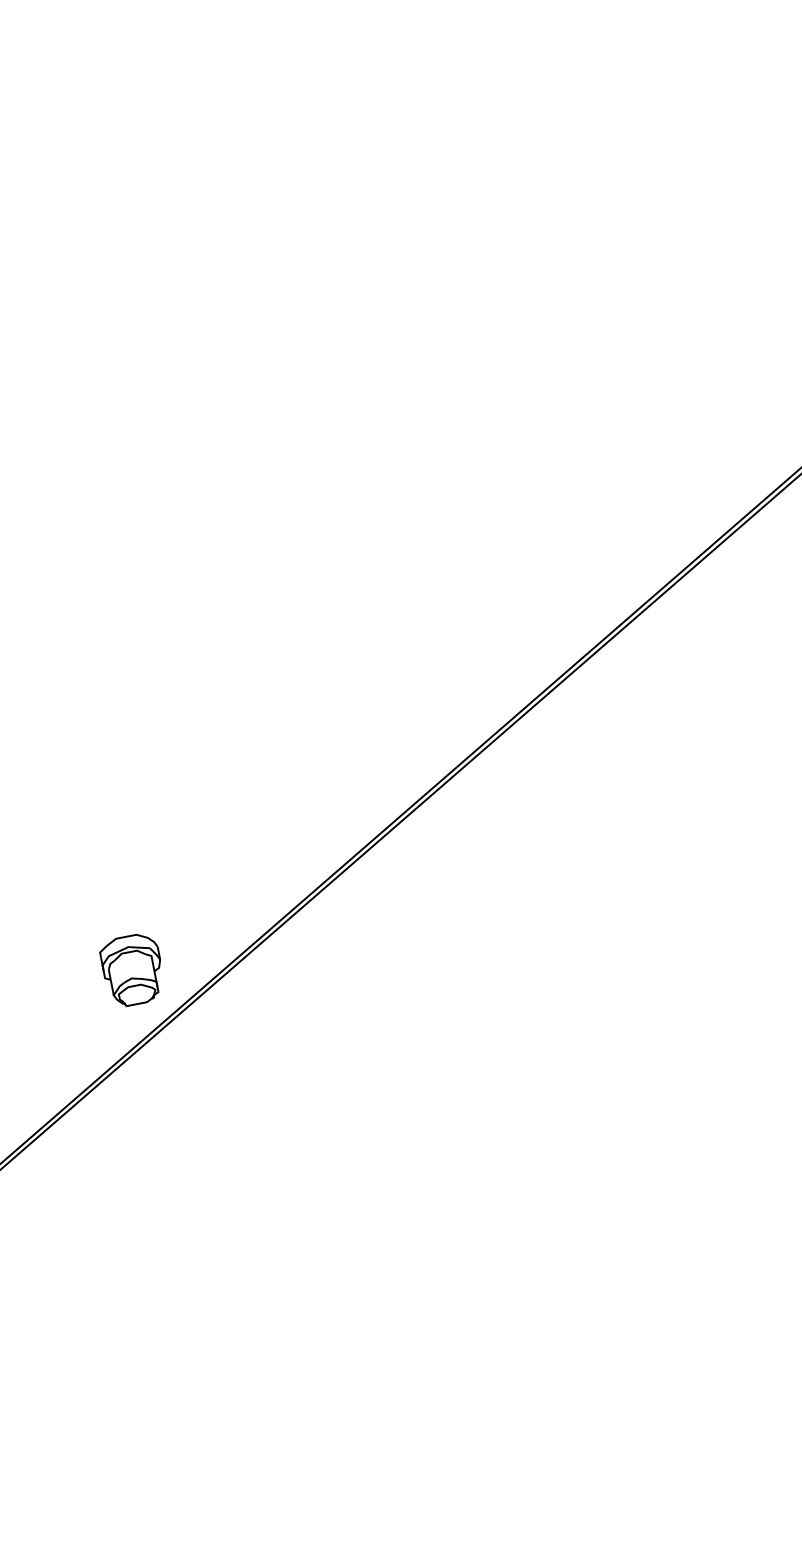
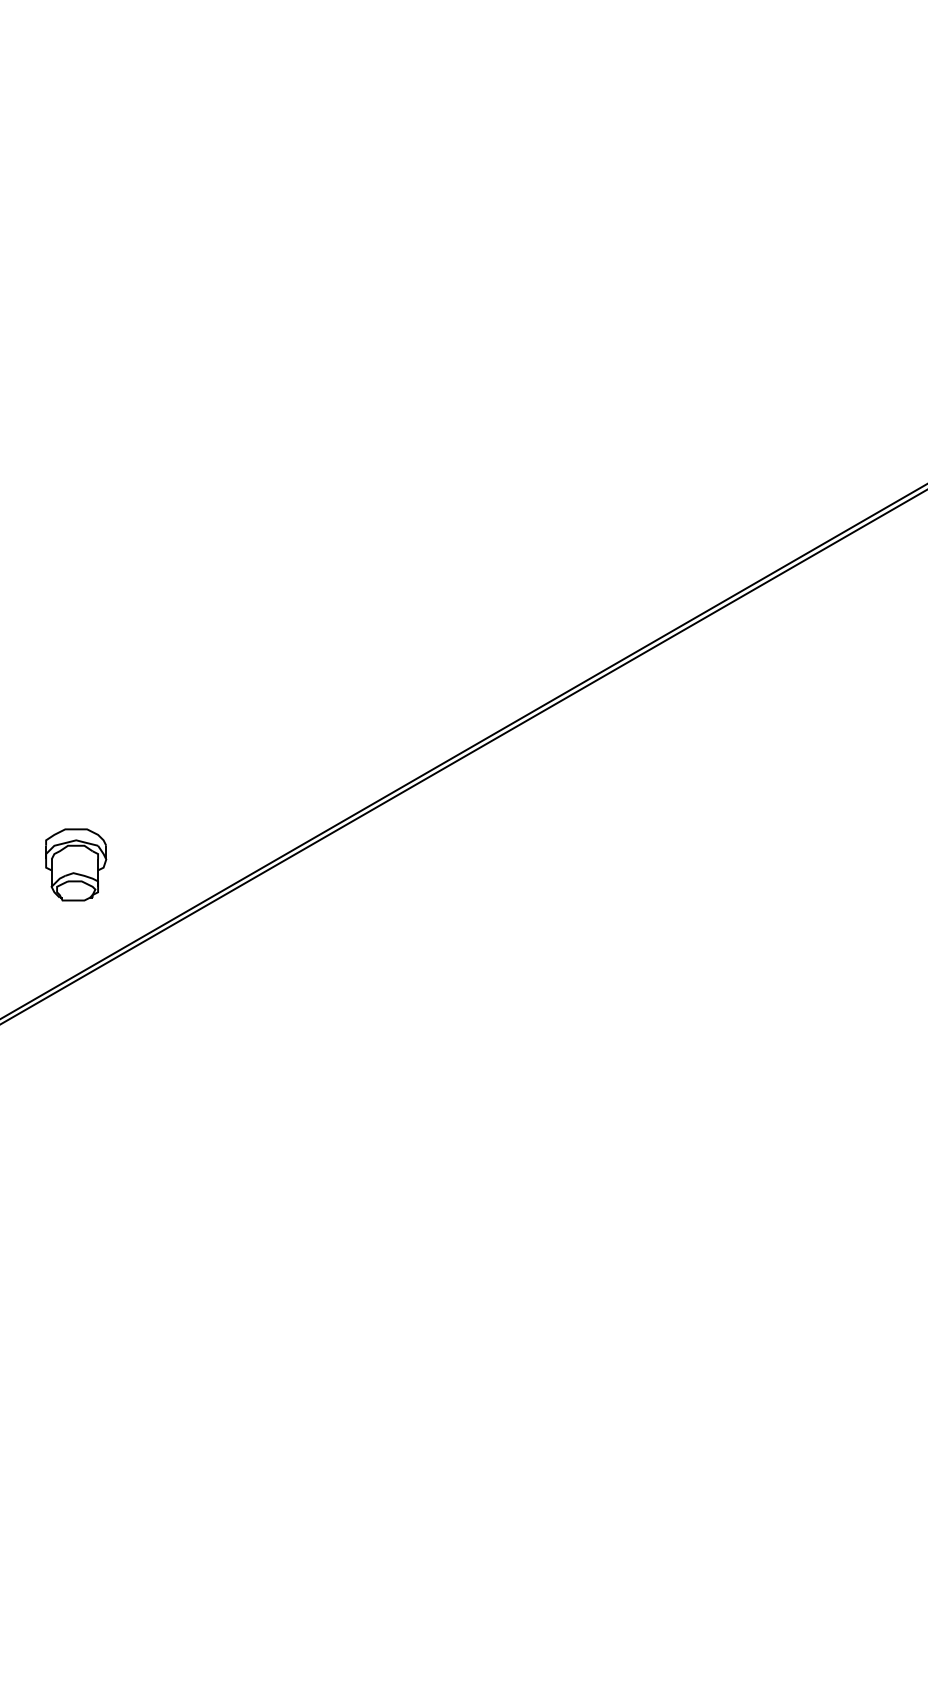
part: (133, 969) -> (76, 864), moved

